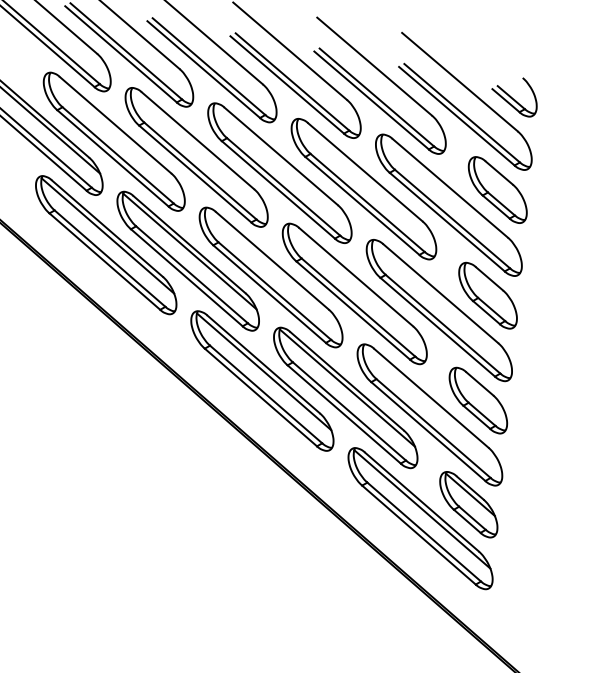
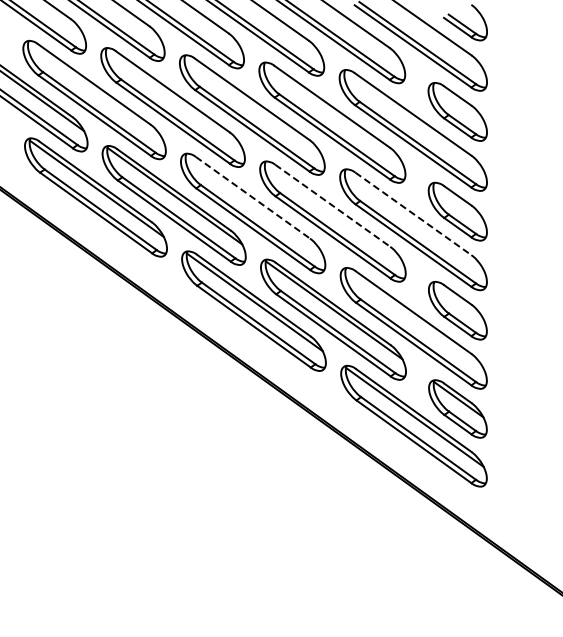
line: (272, 261) -> (253, 198), solid -> dashed
line: (355, 276) -> (332, 205), solid -> dashed
line: (440, 294) -> (413, 214), solid -> dashed

